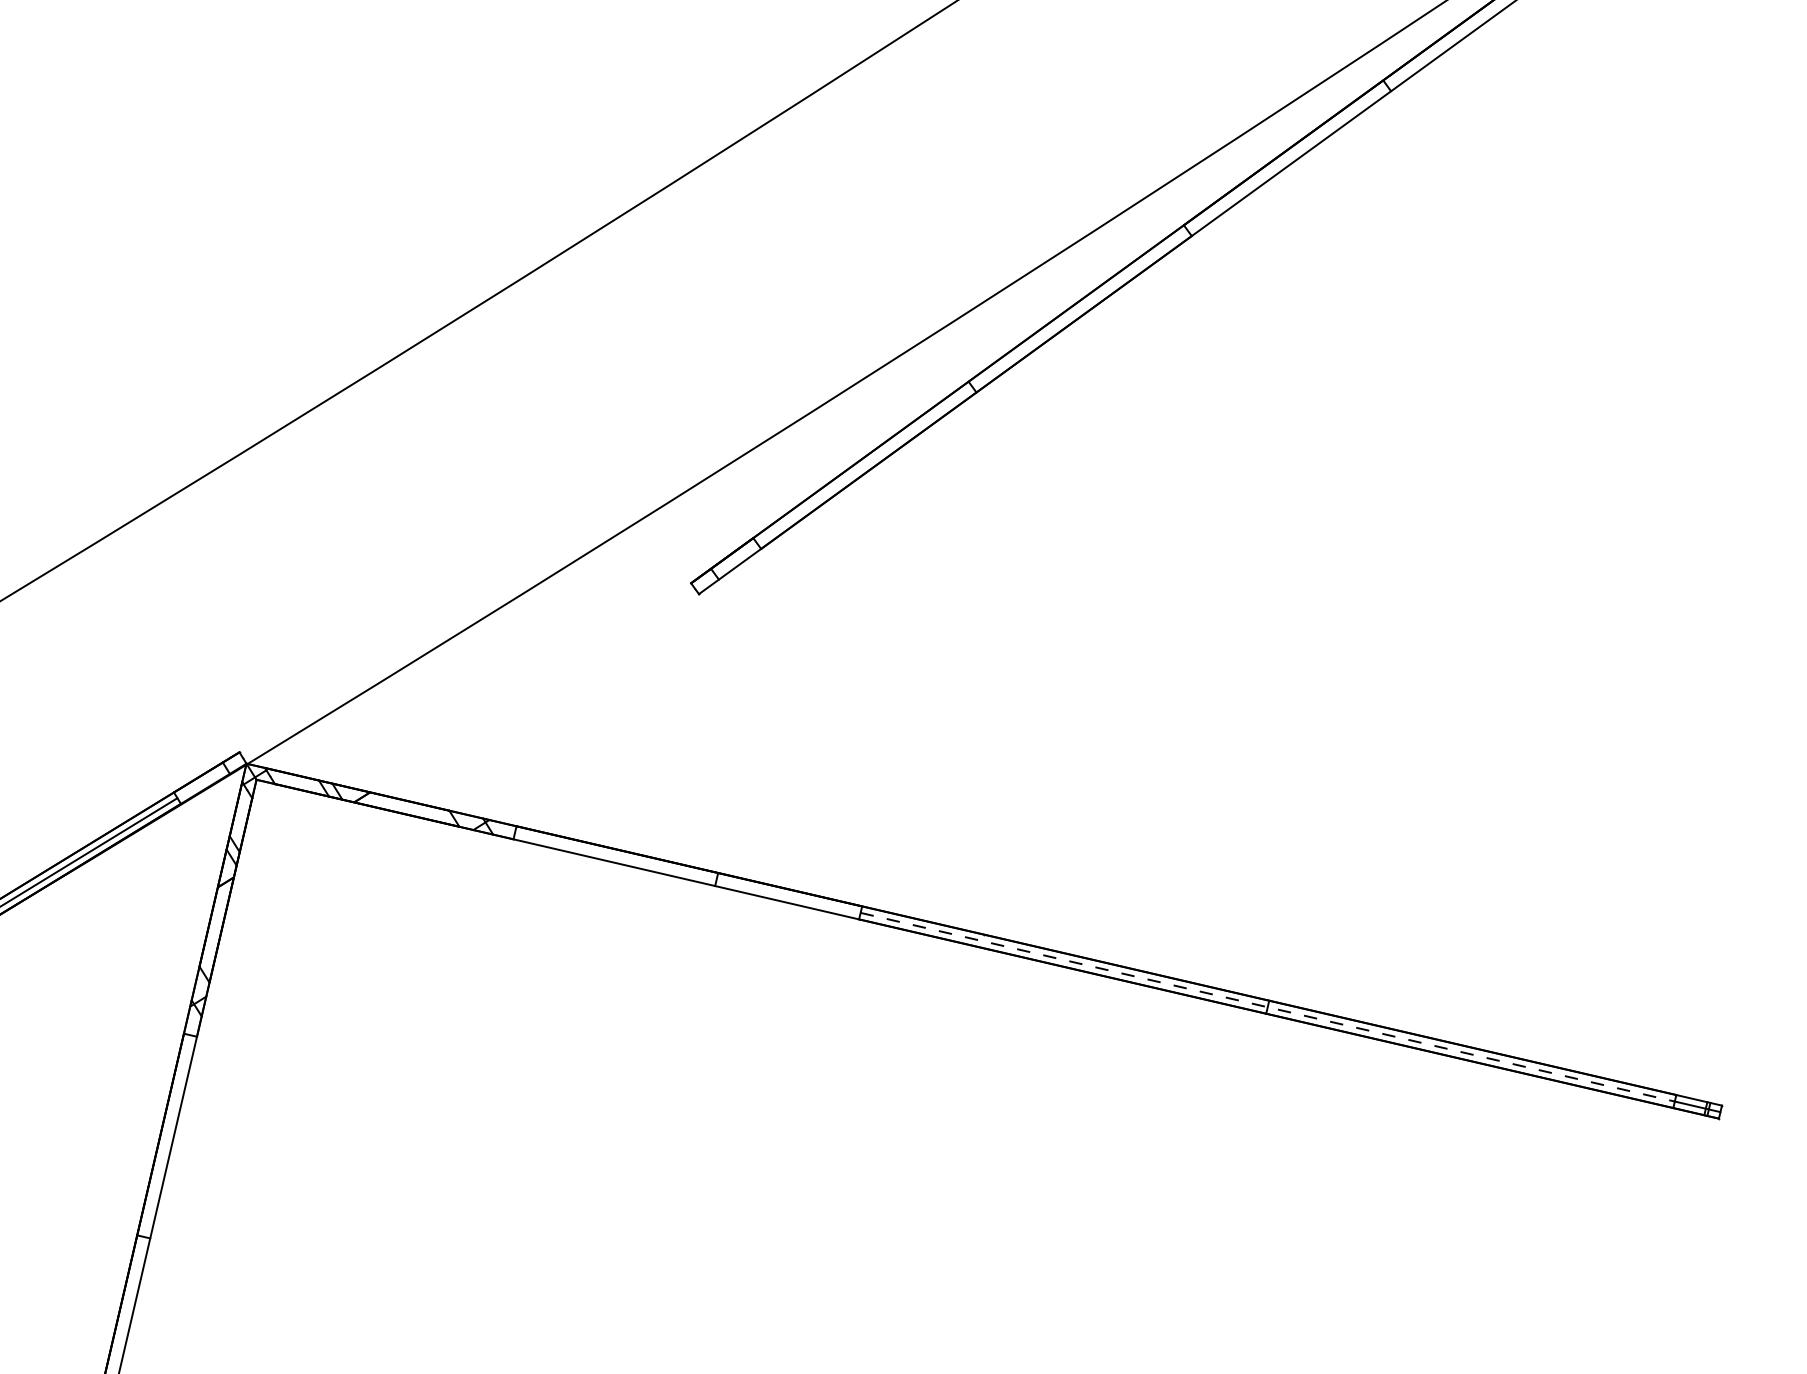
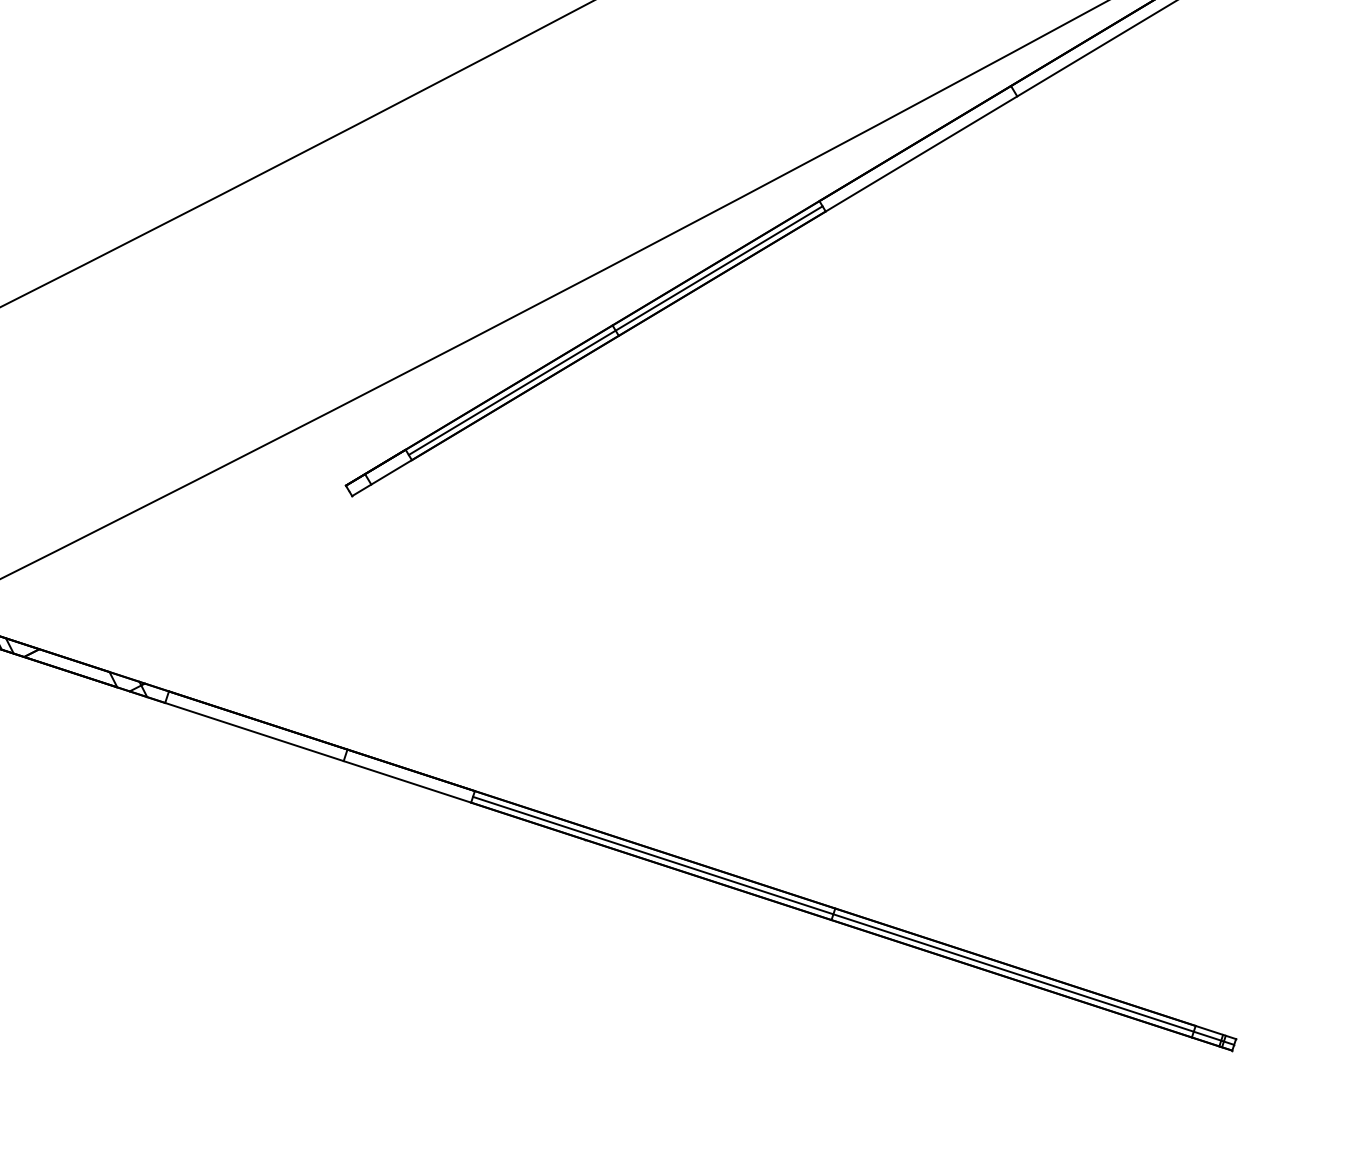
line: (972, 386) -> (615, 330), added
line: (1267, 1007) -> (833, 914), dashed -> solid

